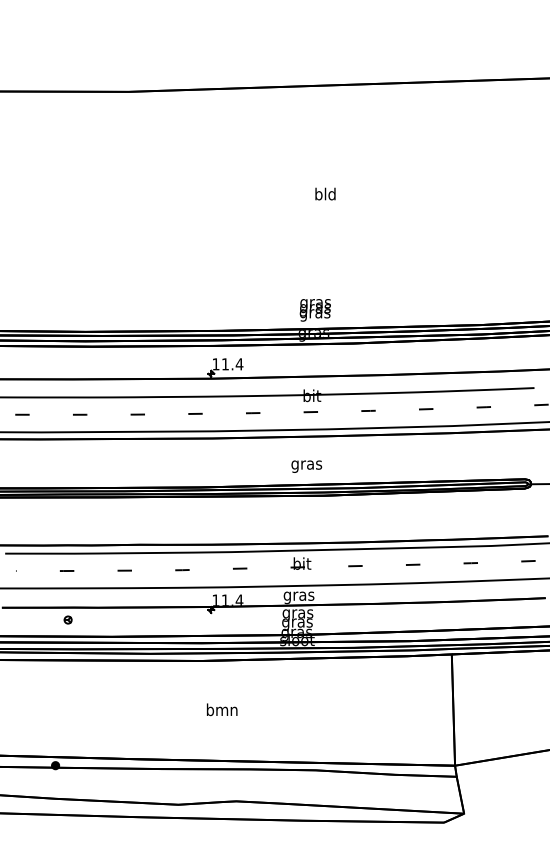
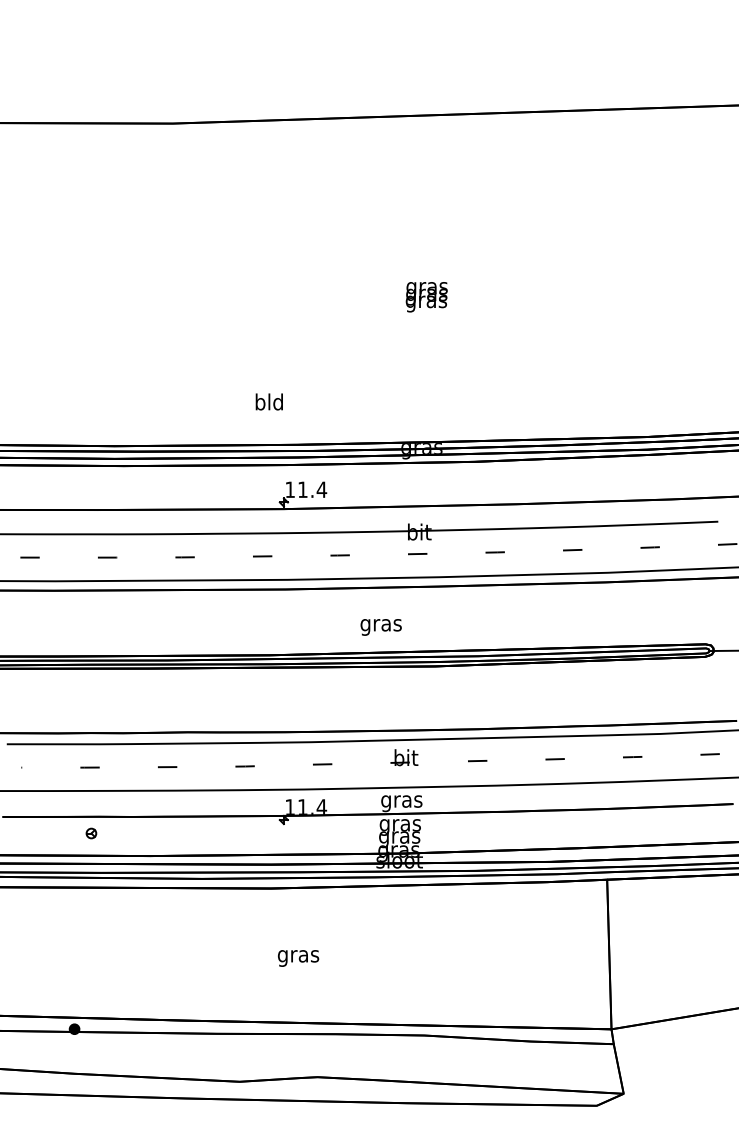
text: (324, 193) -> (268, 401), moved
text: (315, 310) -> (426, 297), moved
text: (306, 466) -> (380, 627), moved
text: (222, 710) -> (298, 955), bmn -> gras

